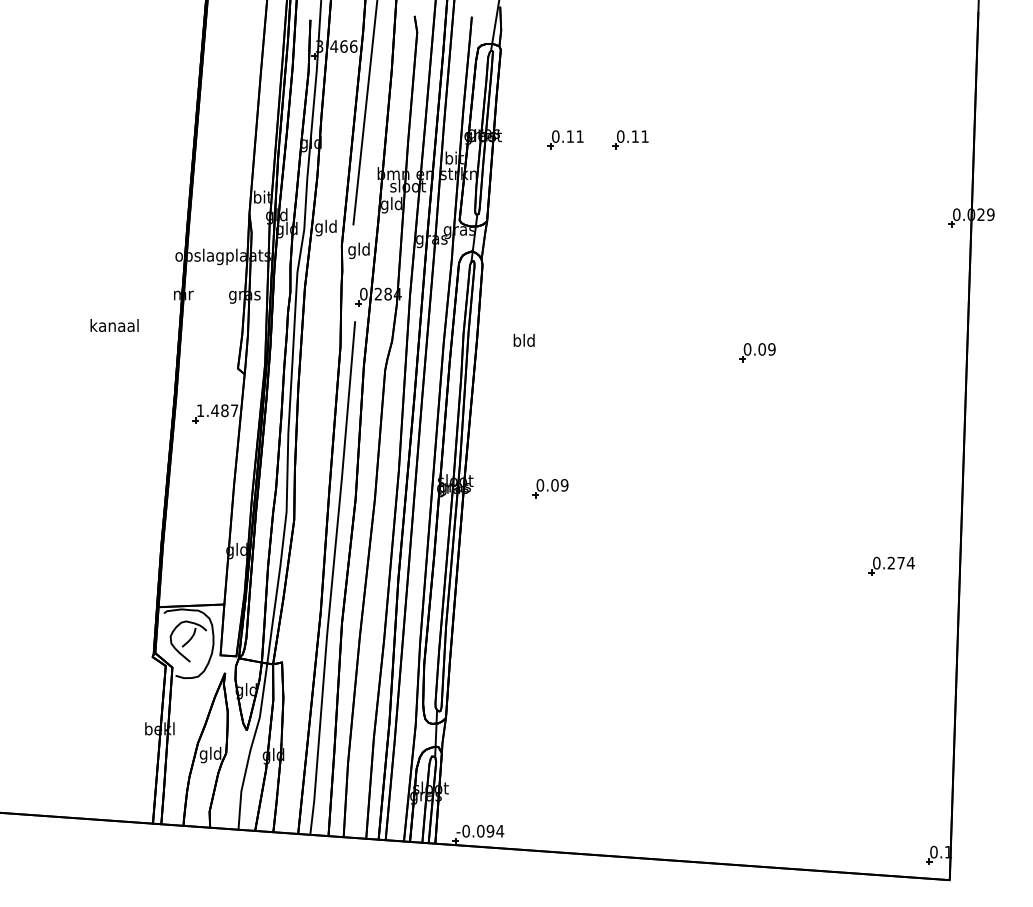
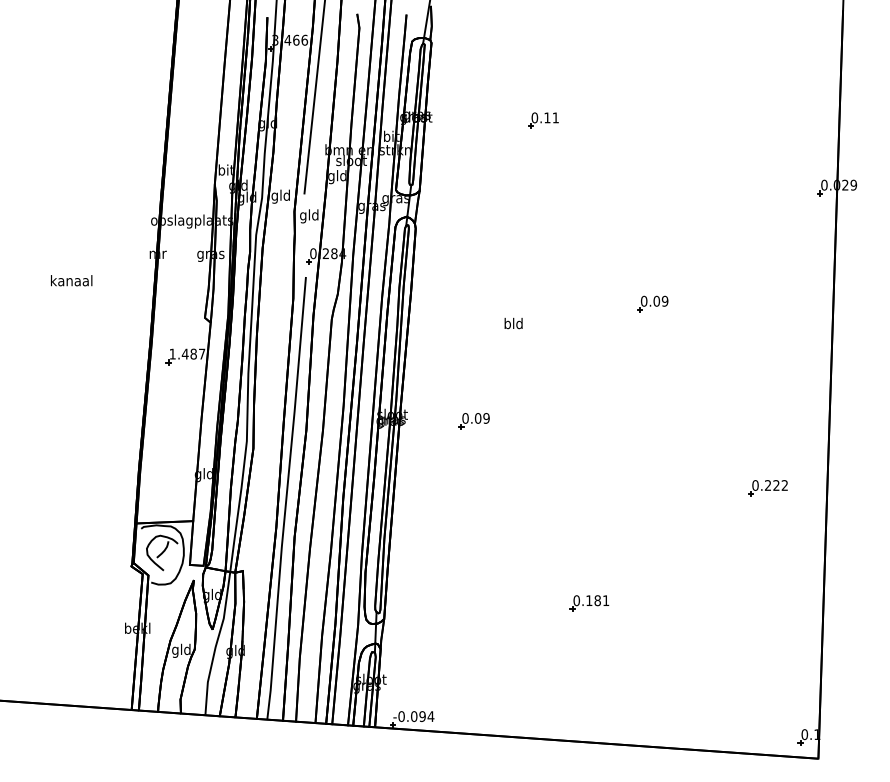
part: (565, 139) -> (487, 120), removed
text: (114, 325) -> (71, 280), moved
text: (524, 340) -> (513, 323), moved
text: (905, 563) -> (780, 485), 0.274 -> 0.222
part: (684, 700) -> (589, 603), added

